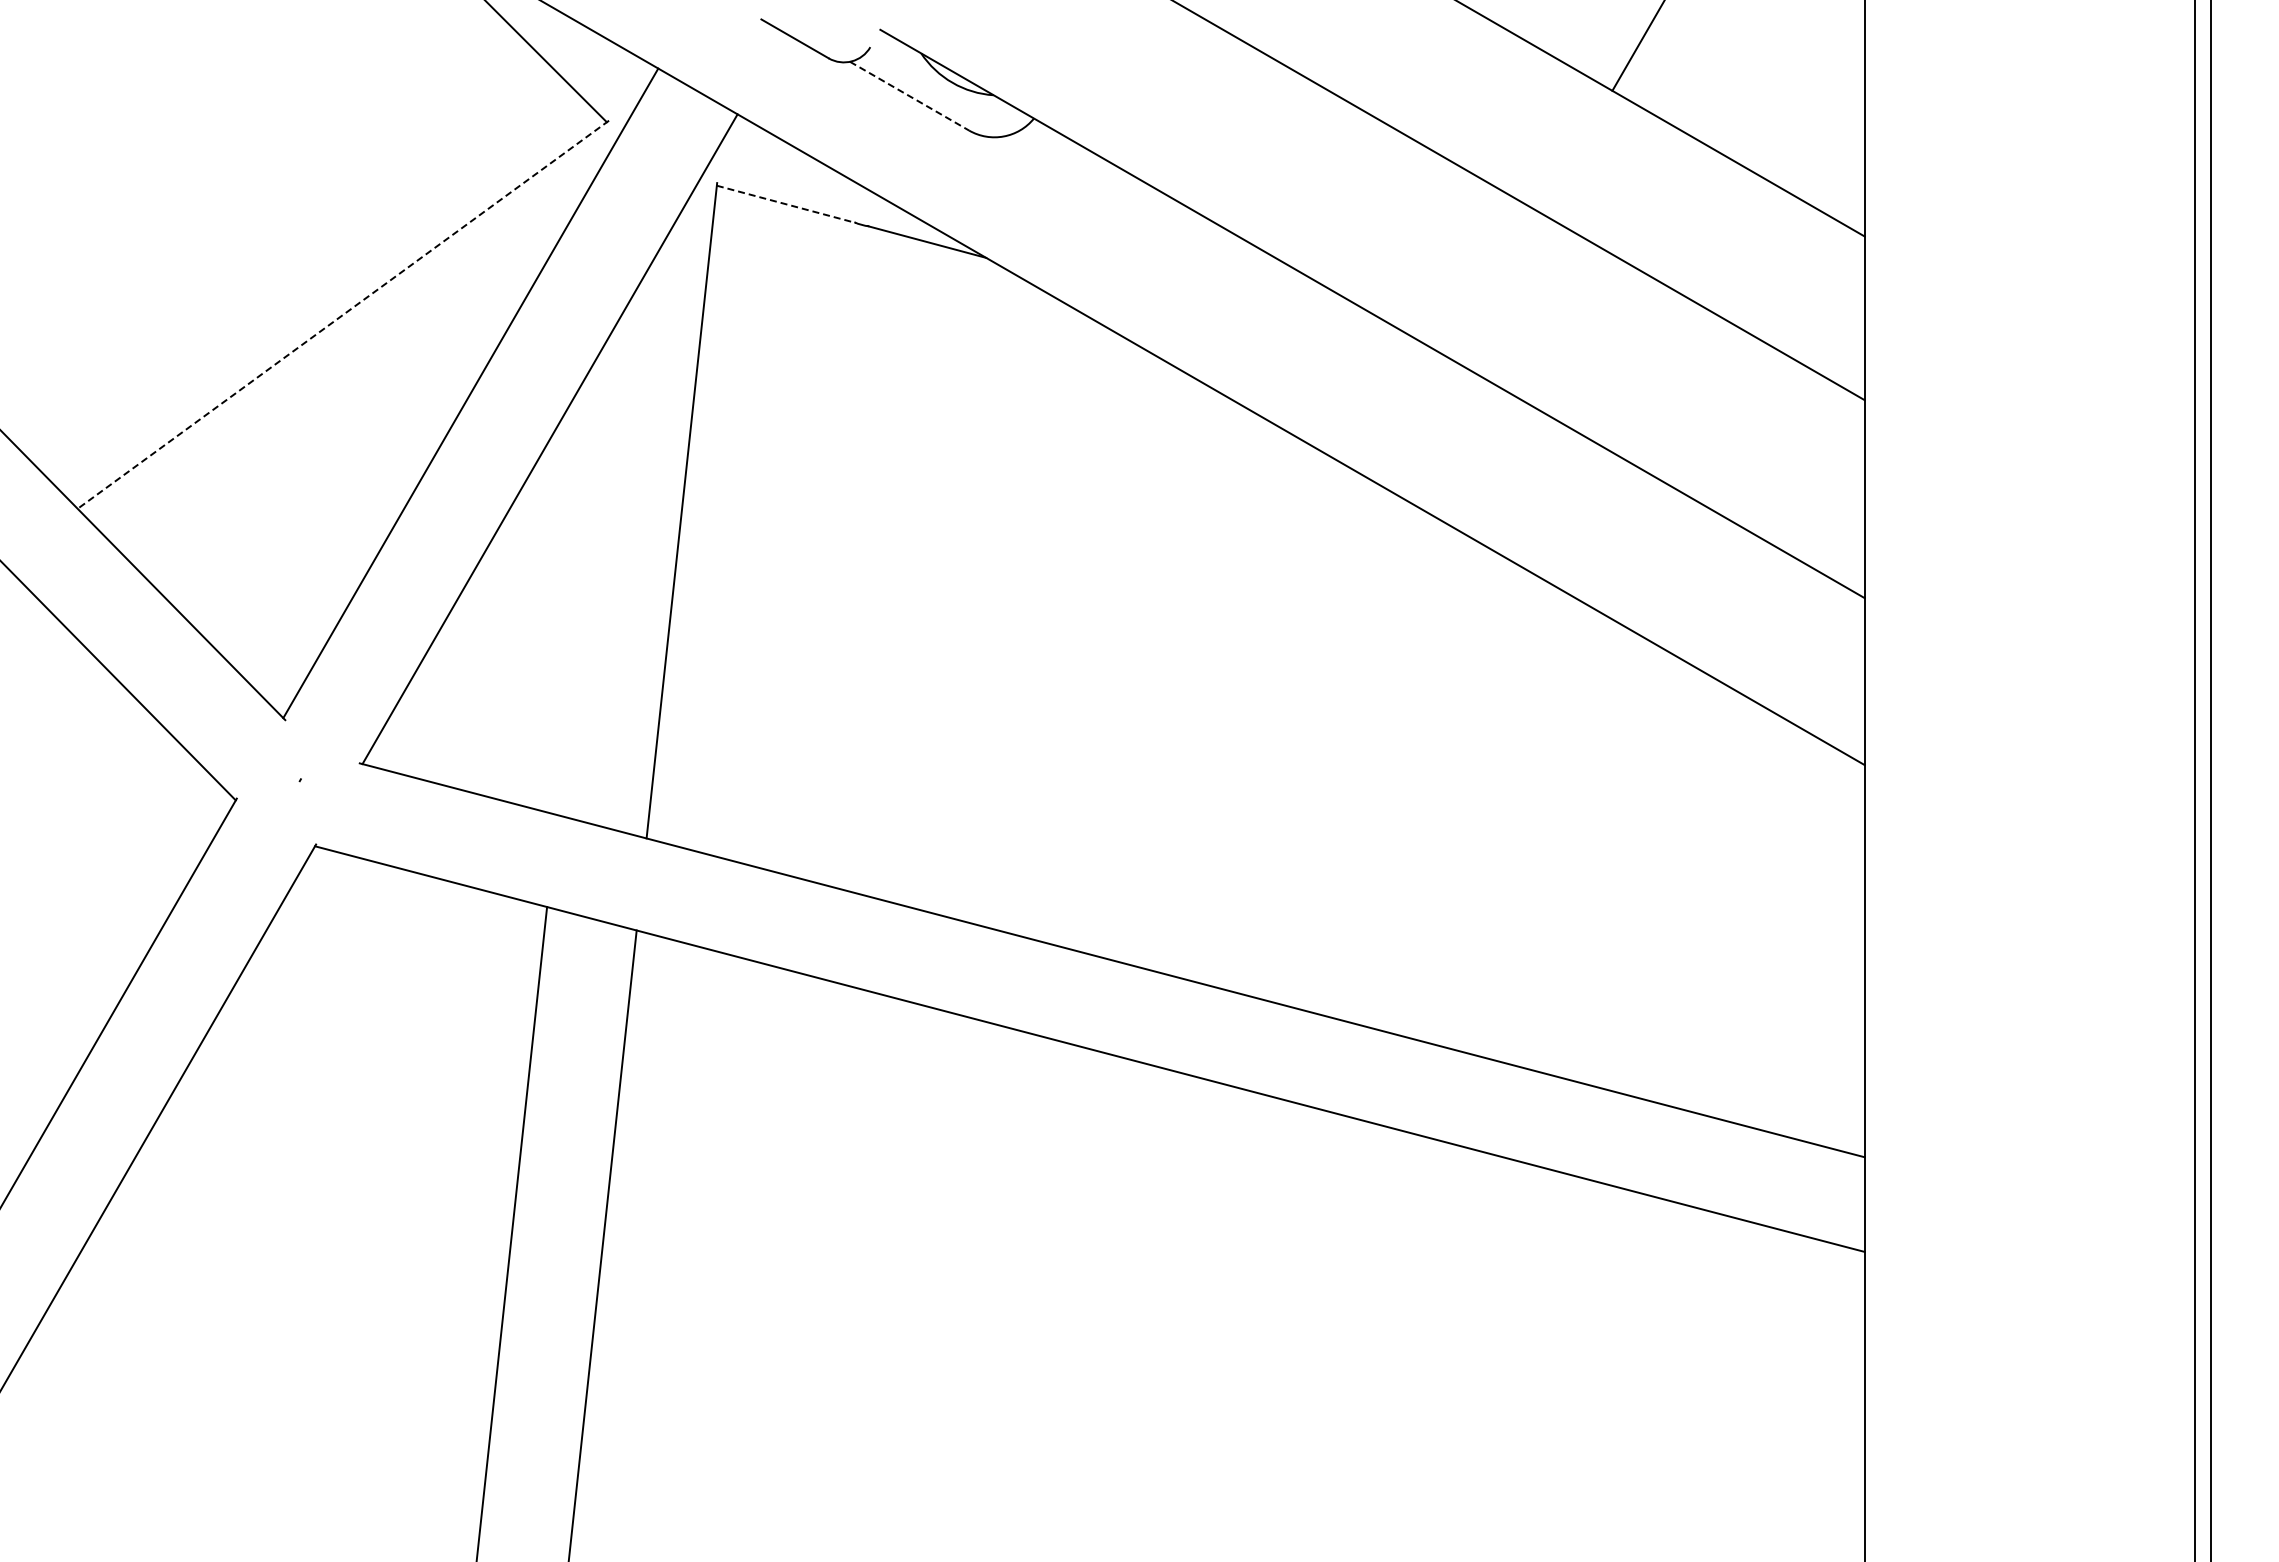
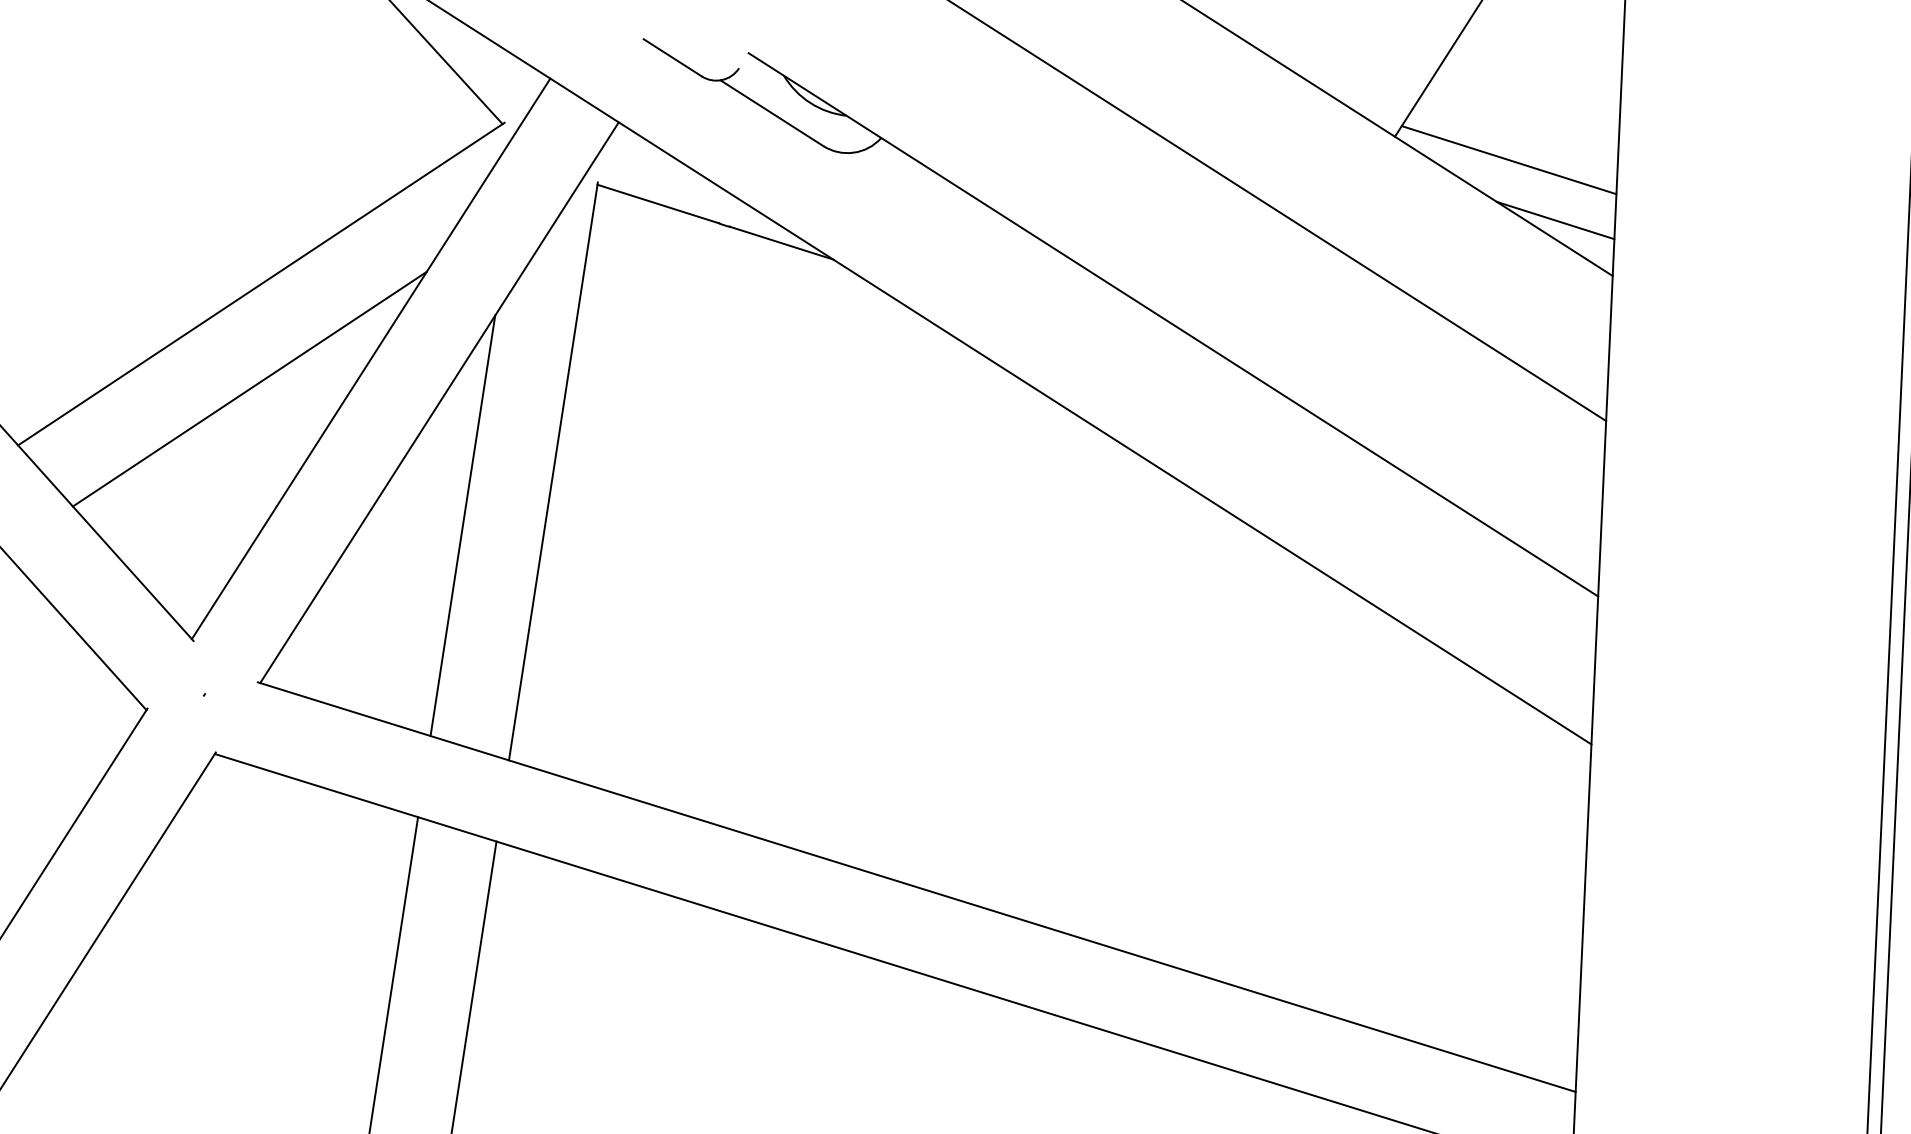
line: (909, 96) -> (771, 113), dashed -> solid
line: (1741, 111) -> (1508, 160), added
line: (1797, 176) -> (1555, 220), added
line: (786, 204) -> (658, 204), dashed -> solid
line: (342, 315) -> (260, 284), dashed -> solid
line: (335, 433) -> (249, 389), added
line: (582, 576) -> (462, 525), added

